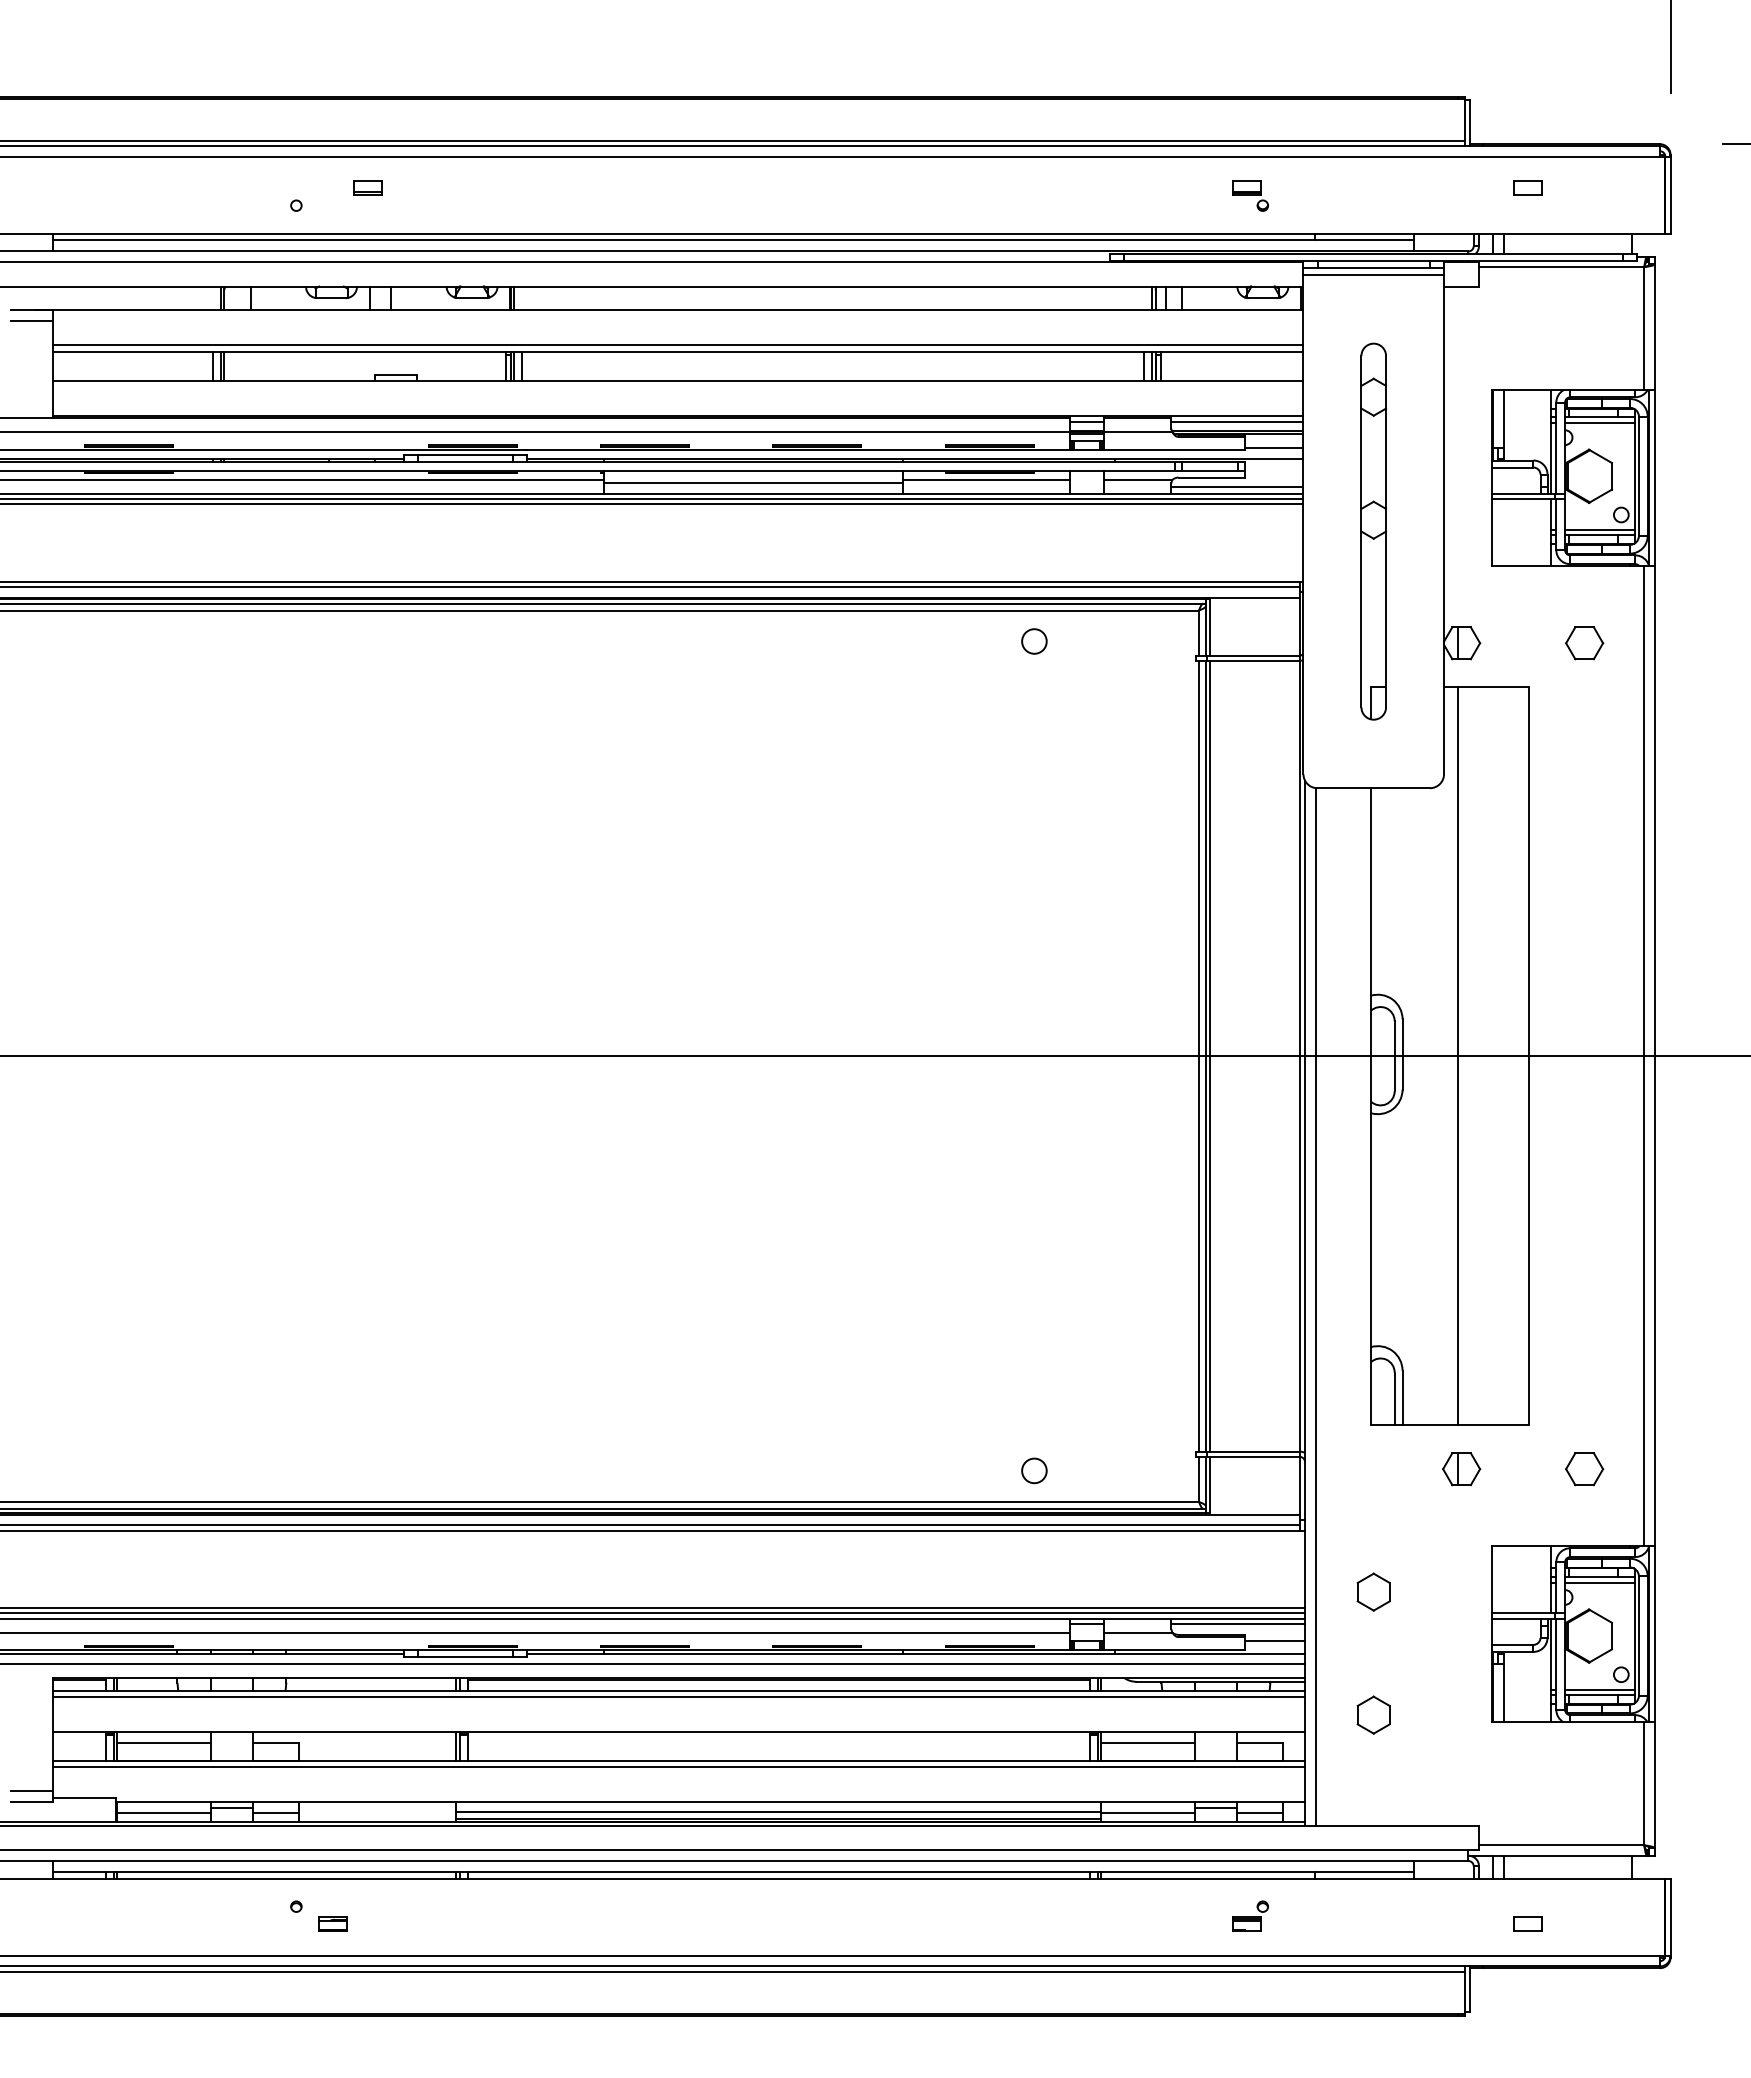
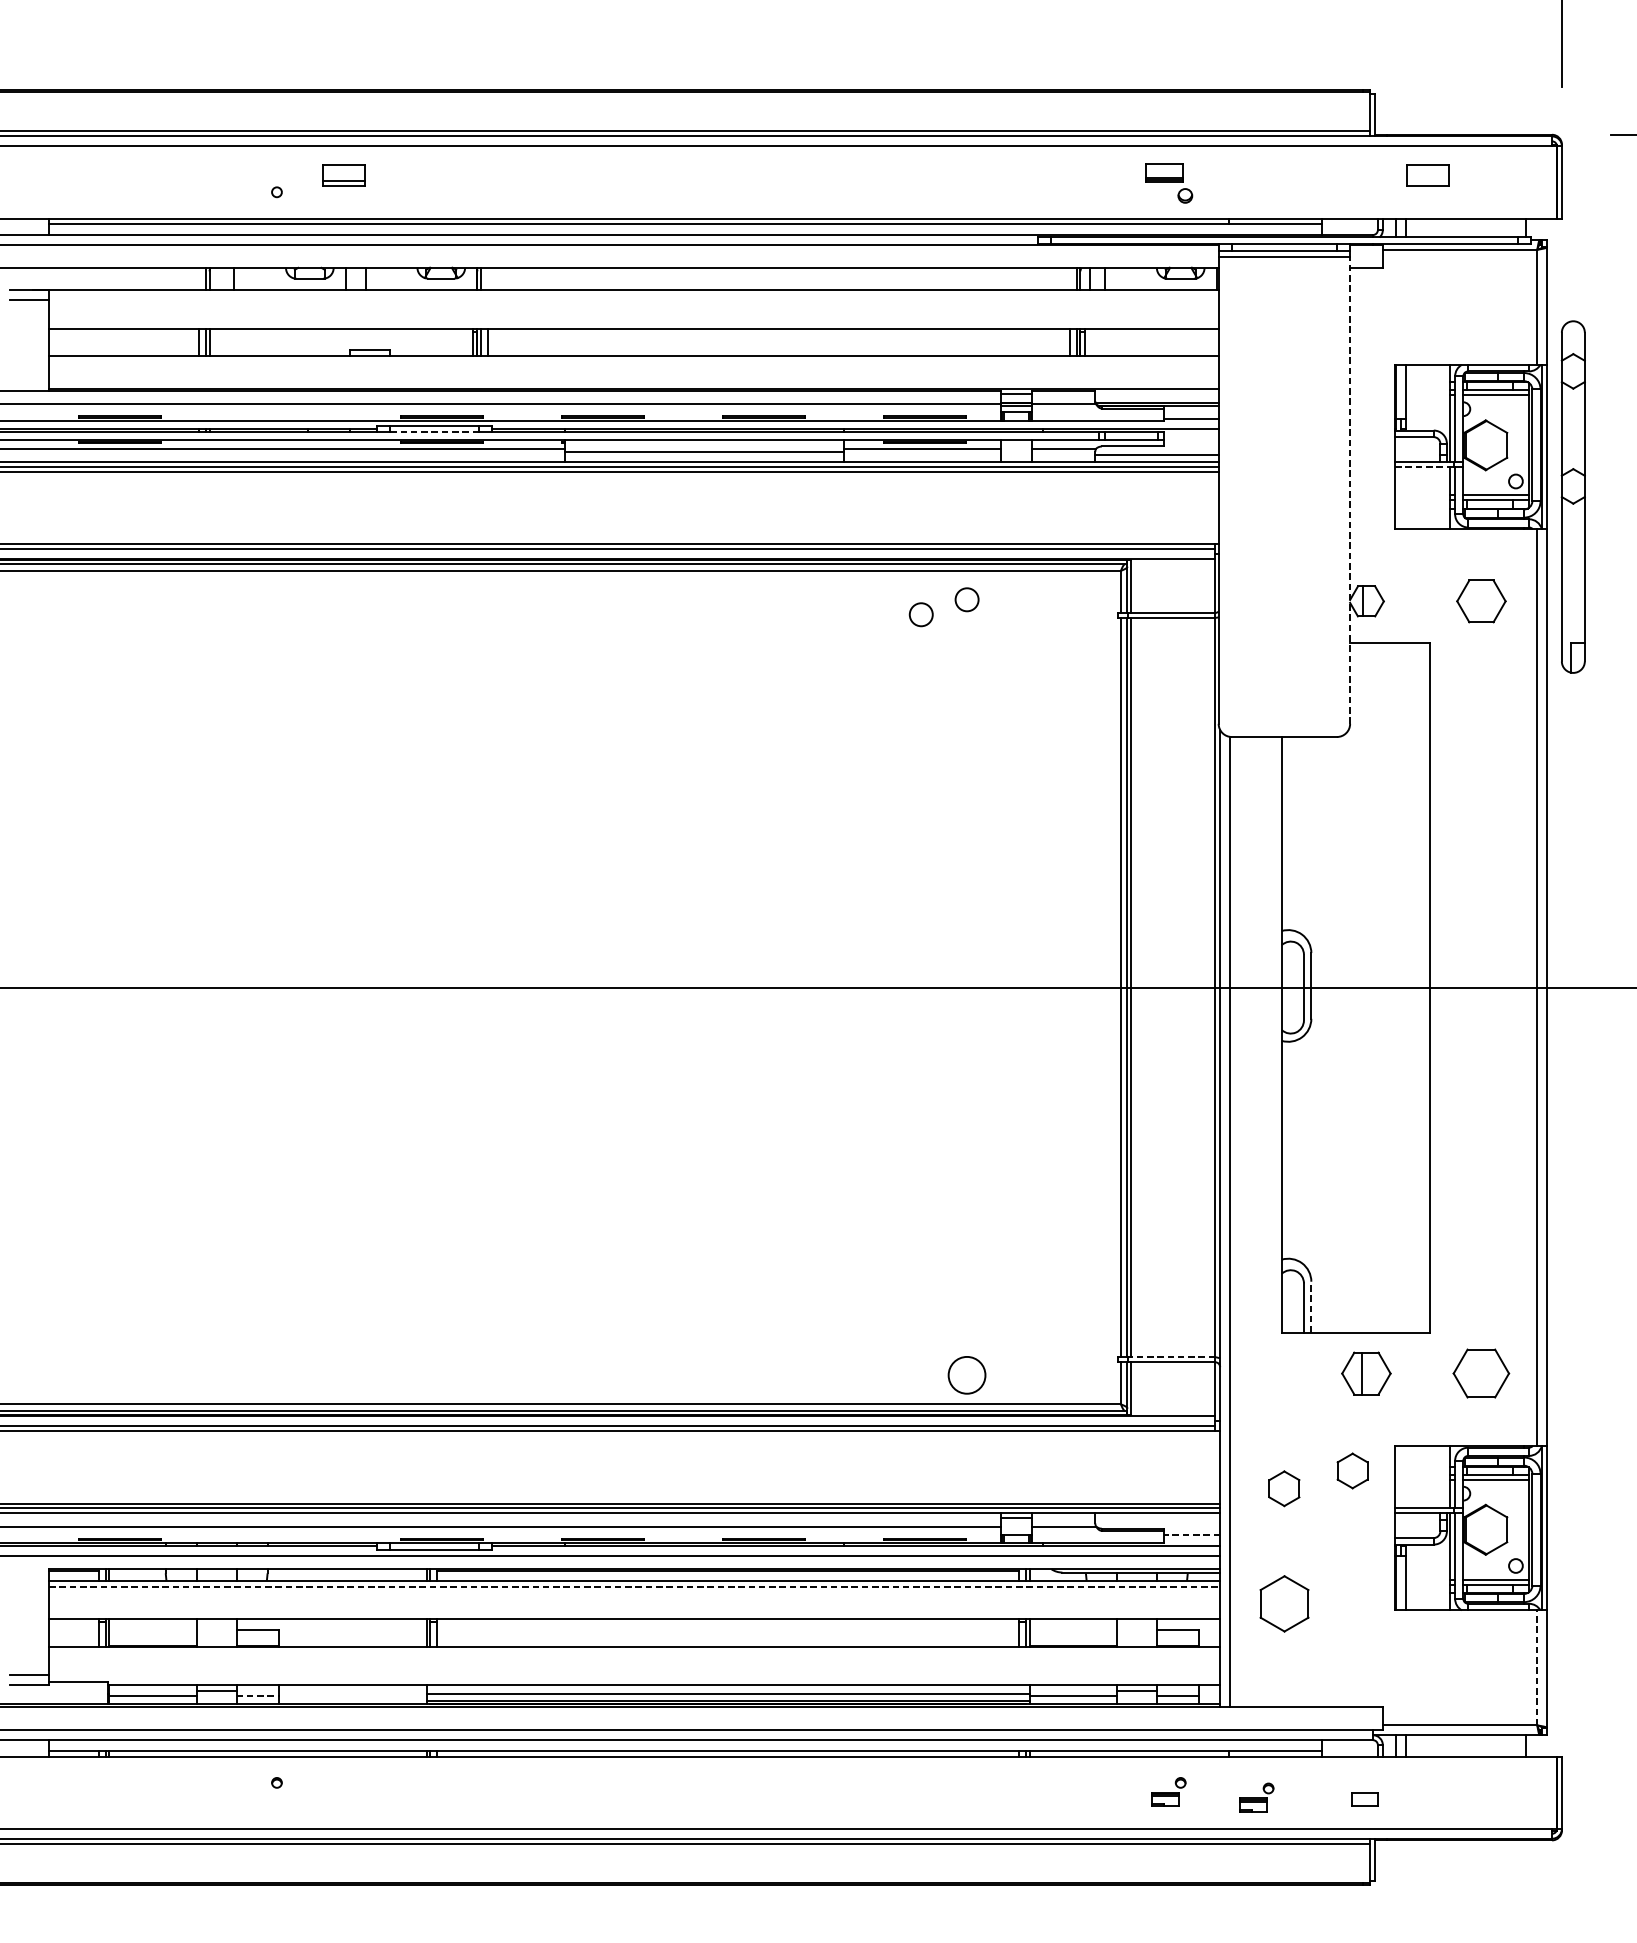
part: (367, 187) -> (343, 175), size x1.6
part: (1527, 187) -> (1428, 175), size x1.6
part: (1250, 195) -> (1169, 182), size x1.4
line: (677, 345) -> (633, 323), removed
line: (1237, 421) -> (1157, 394), removed
line: (464, 462) -> (434, 432), solid -> dashed
line: (1523, 499) -> (1424, 467), solid -> dashed
line: (1444, 524) -> (1350, 490), solid -> dashed
part: (1373, 531) -> (1573, 496), moved
part: (1584, 643) -> (1481, 601), size x1.4
circle: (985, 657) -> (921, 614), added
line: (1457, 1056) -> (1362, 987), removed
line: (1402, 1397) -> (1311, 1306), solid -> dashed
line: (1253, 1451) -> (1171, 1357), solid -> dashed
part: (1461, 1469) -> (1366, 1374), size x1.4
part: (1584, 1469) -> (1481, 1374), size x1.6
circle: (1034, 1470) -> (967, 1374), size x1.6
part: (1446, 1572) -> (1352, 1470), added
line: (1238, 1623) -> (1157, 1518), removed
line: (1275, 1641) -> (1192, 1534), solid -> dashed
line: (679, 1696) -> (635, 1586), solid -> dashed
part: (1373, 1714) -> (1284, 1603), size x1.6
line: (163, 1743) -> (152, 1630), removed
line: (1147, 1743) -> (1072, 1630), removed
line: (678, 1766) -> (634, 1651), removed
line: (1644, 1783) -> (1537, 1667), solid -> dashed
line: (276, 1813) -> (258, 1695), solid -> dashed
part: (1344, 1921) -> (1257, 1796), added
part: (332, 1923) -> (310, 1798), removed
part: (1527, 1923) -> (1364, 1798), moved

